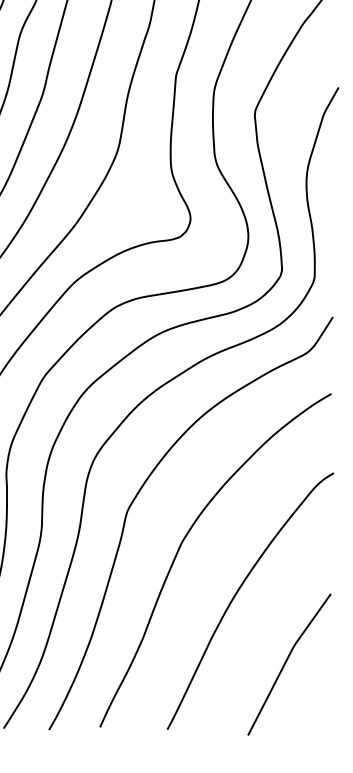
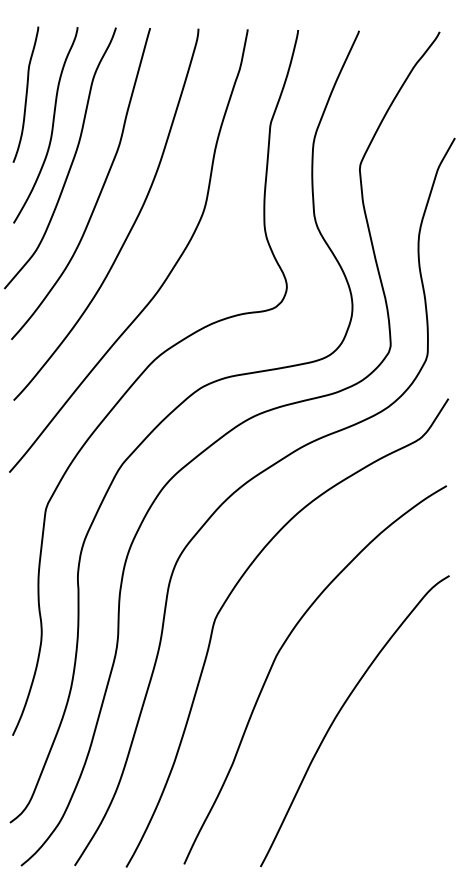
curve: (286, 663) -> (395, 791), removed

